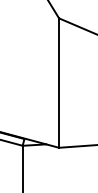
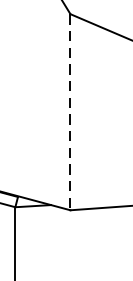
line: (59, 83) -> (71, 112), solid -> dashed

